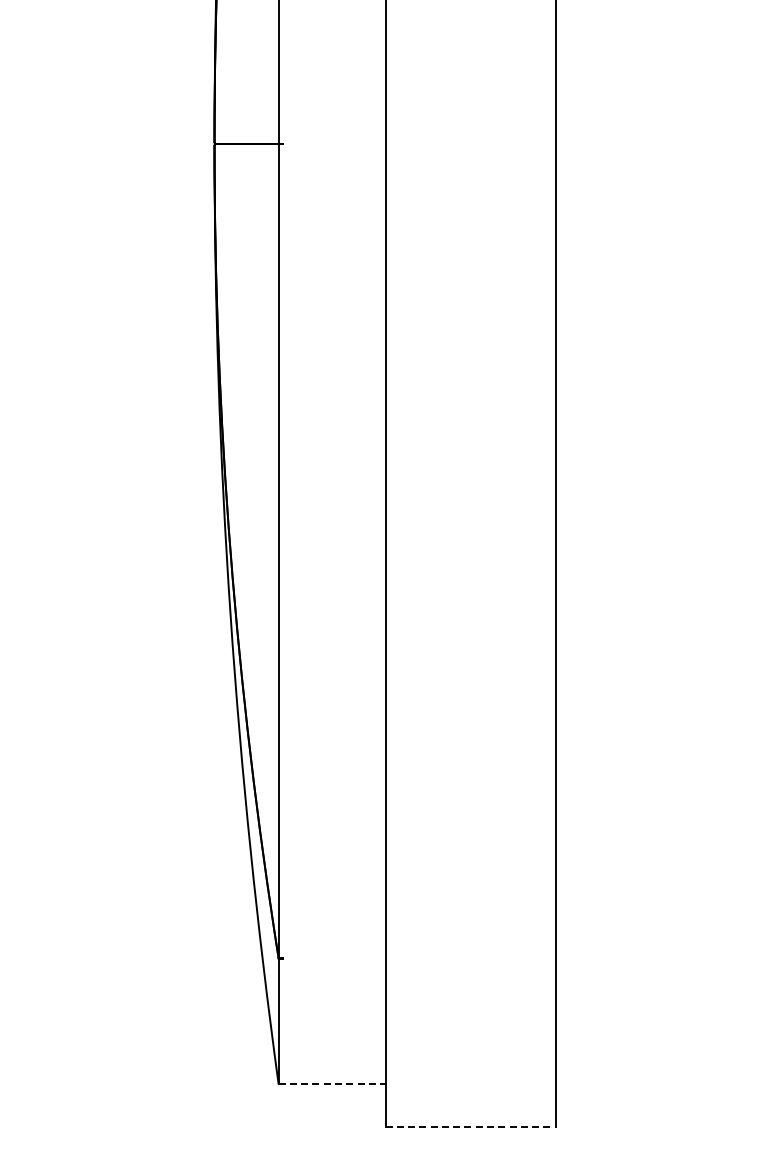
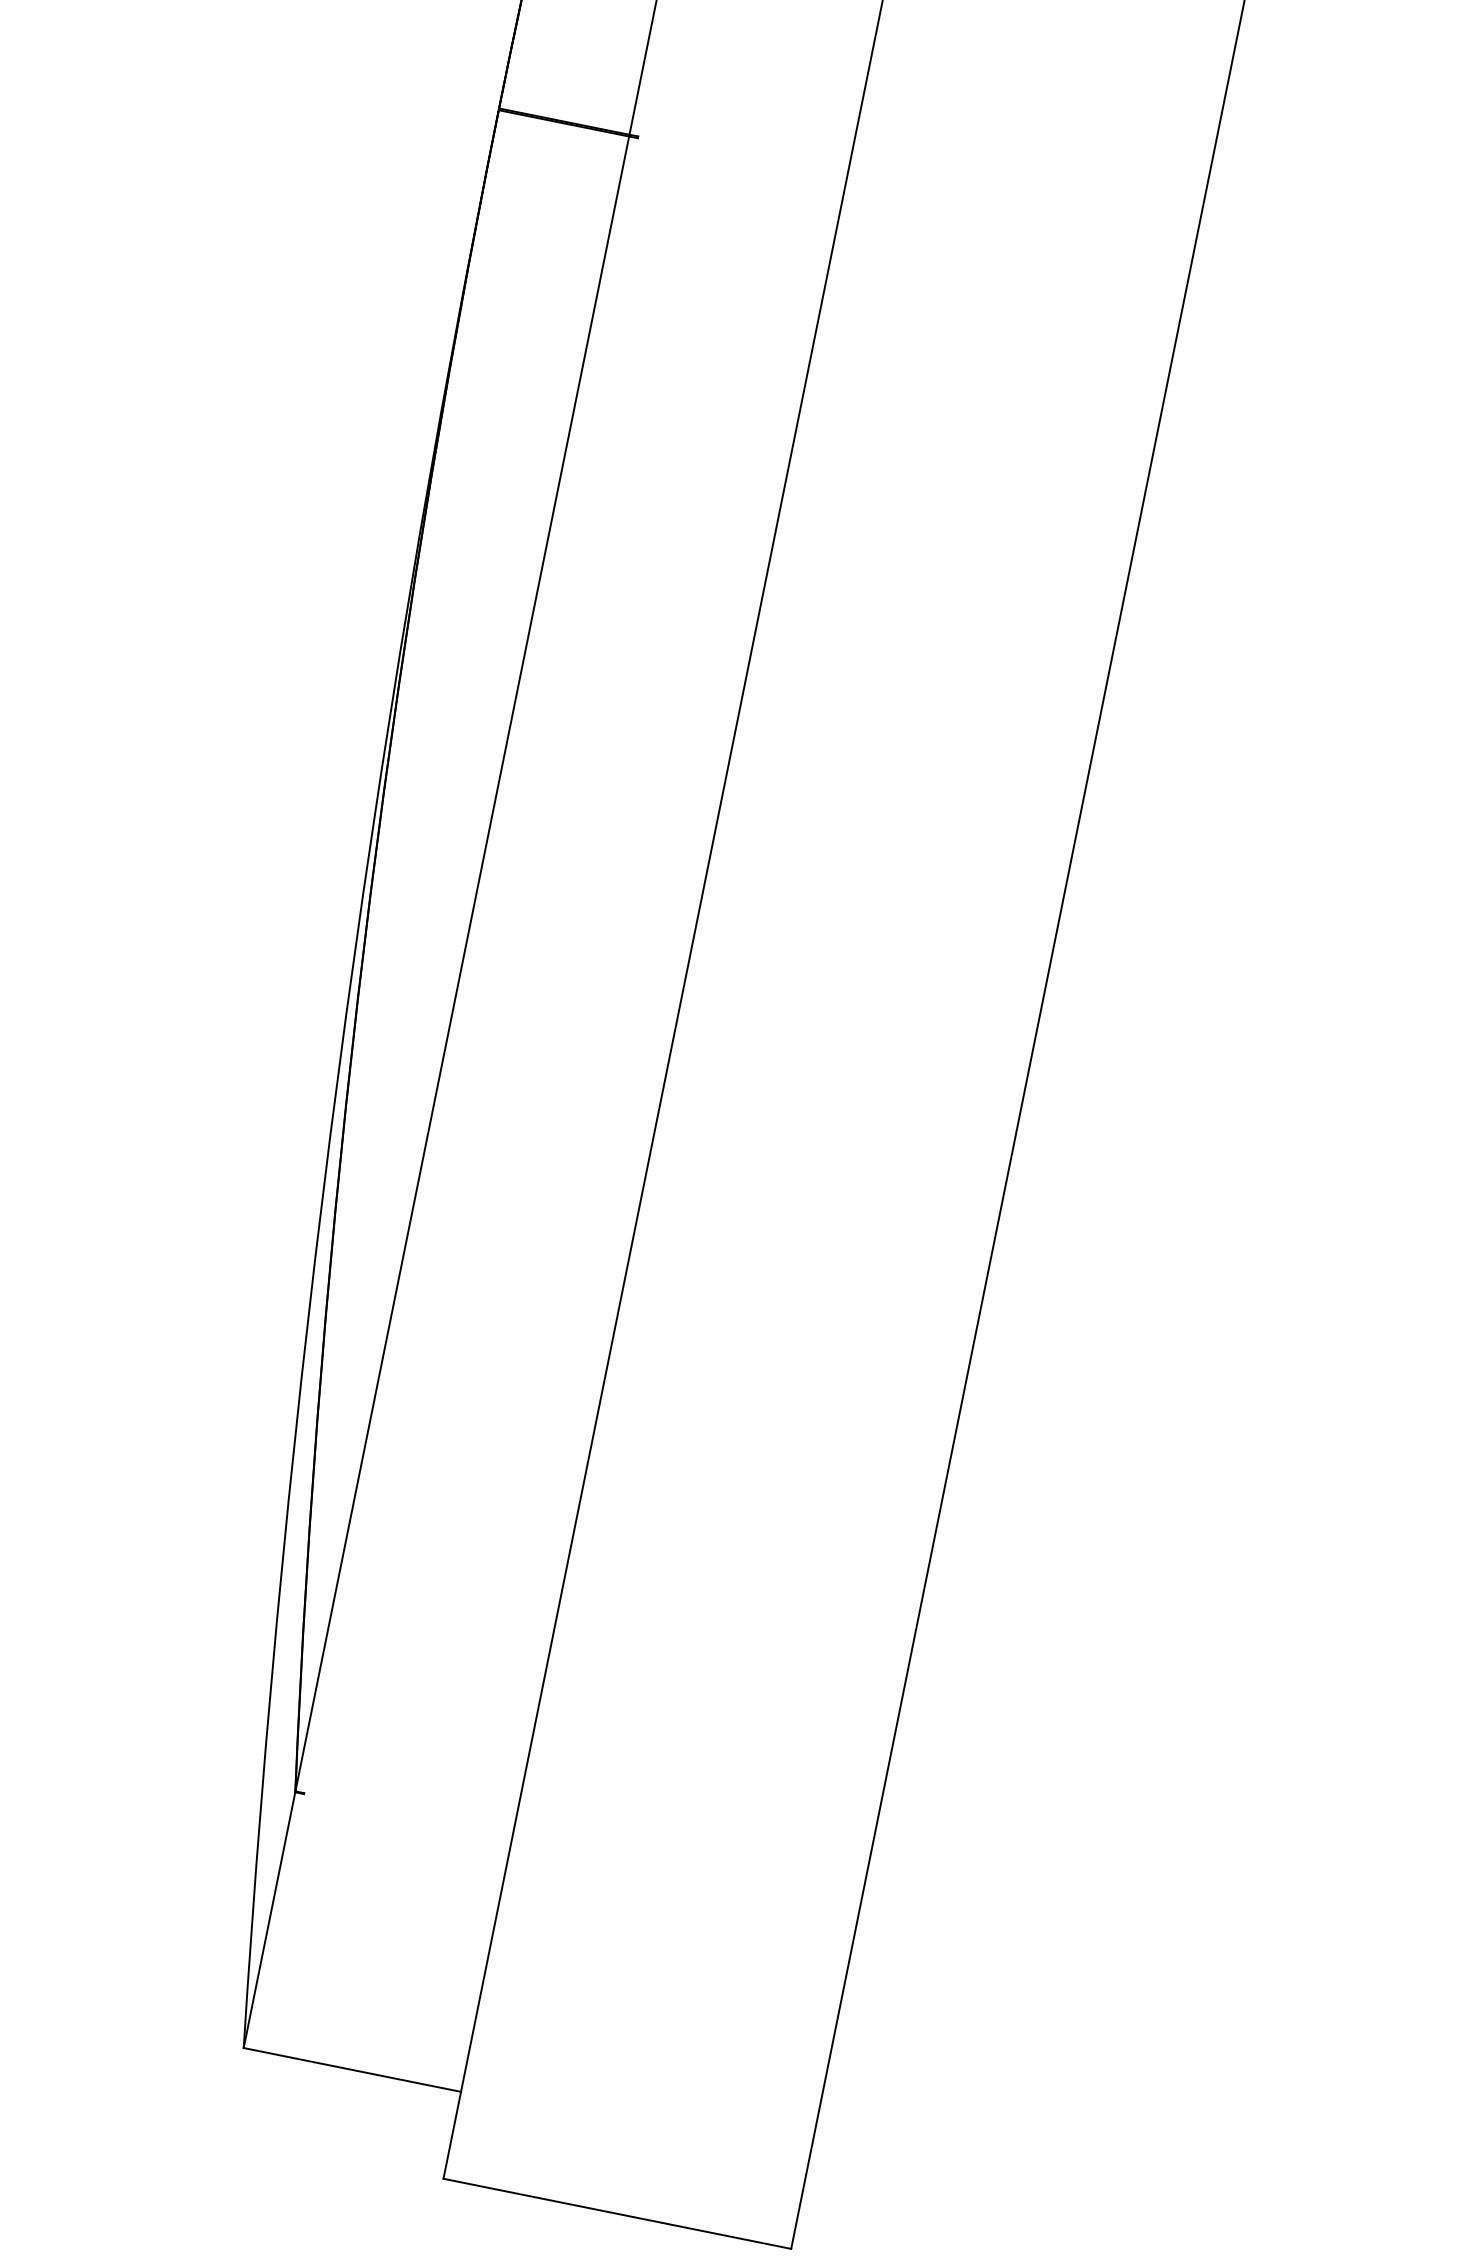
line: (332, 1084) -> (353, 2070), dashed -> solid
line: (471, 1127) -> (618, 2214), dashed -> solid

